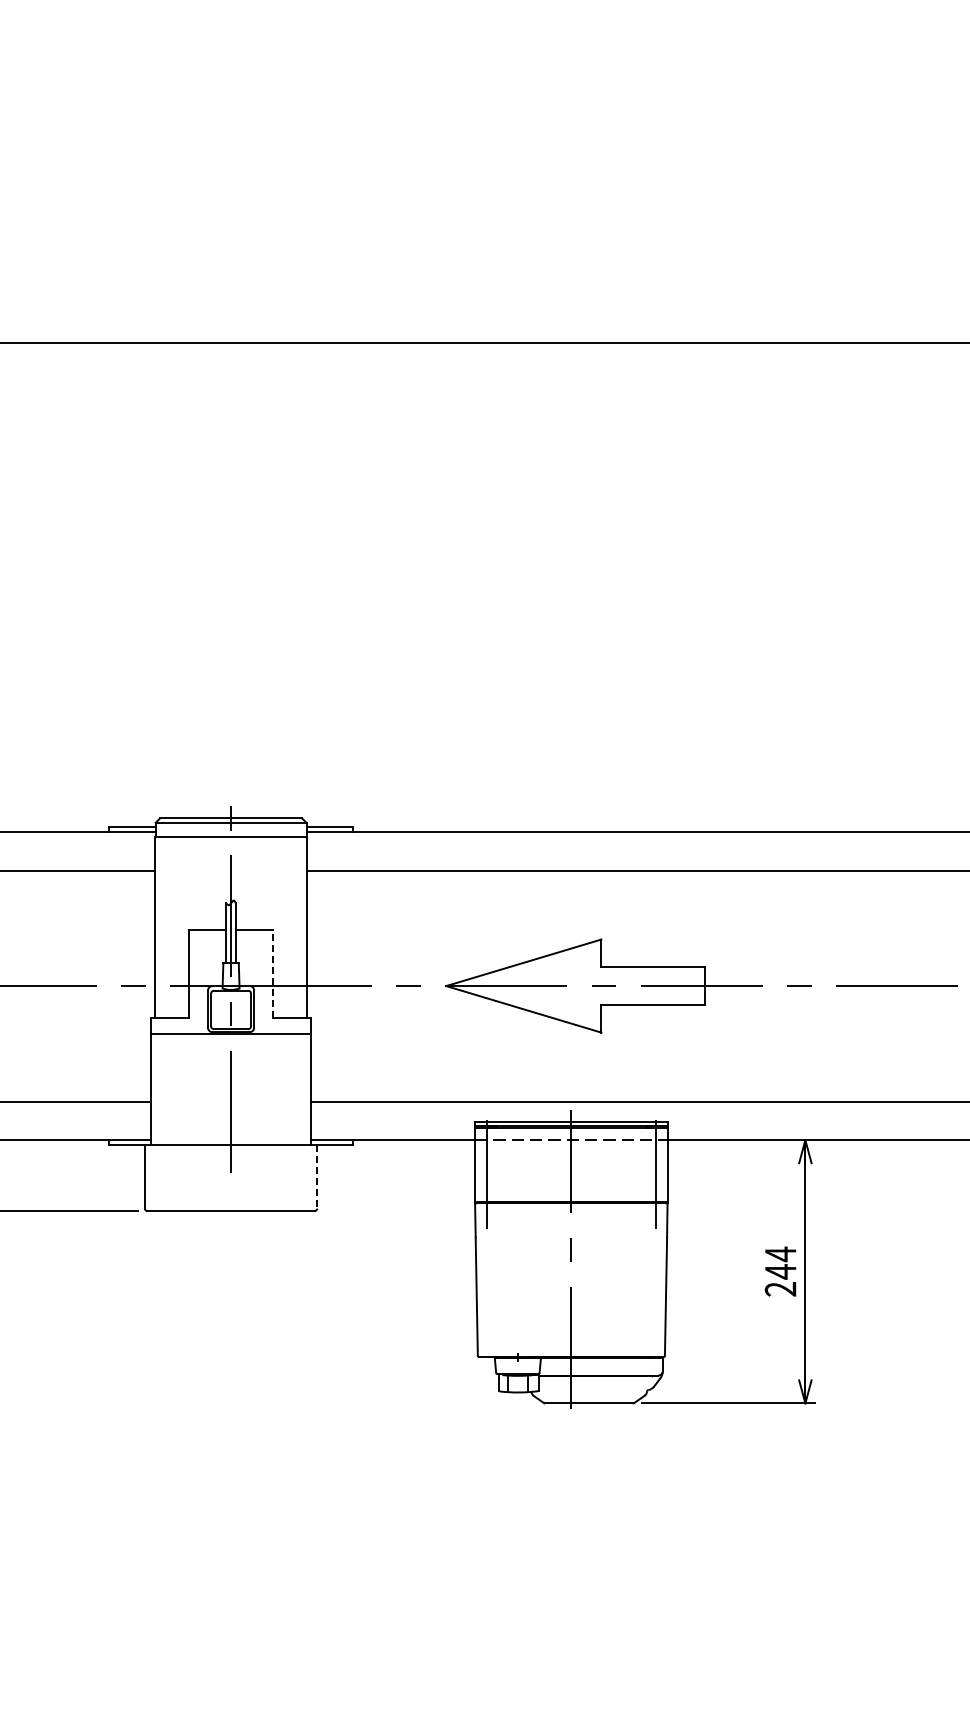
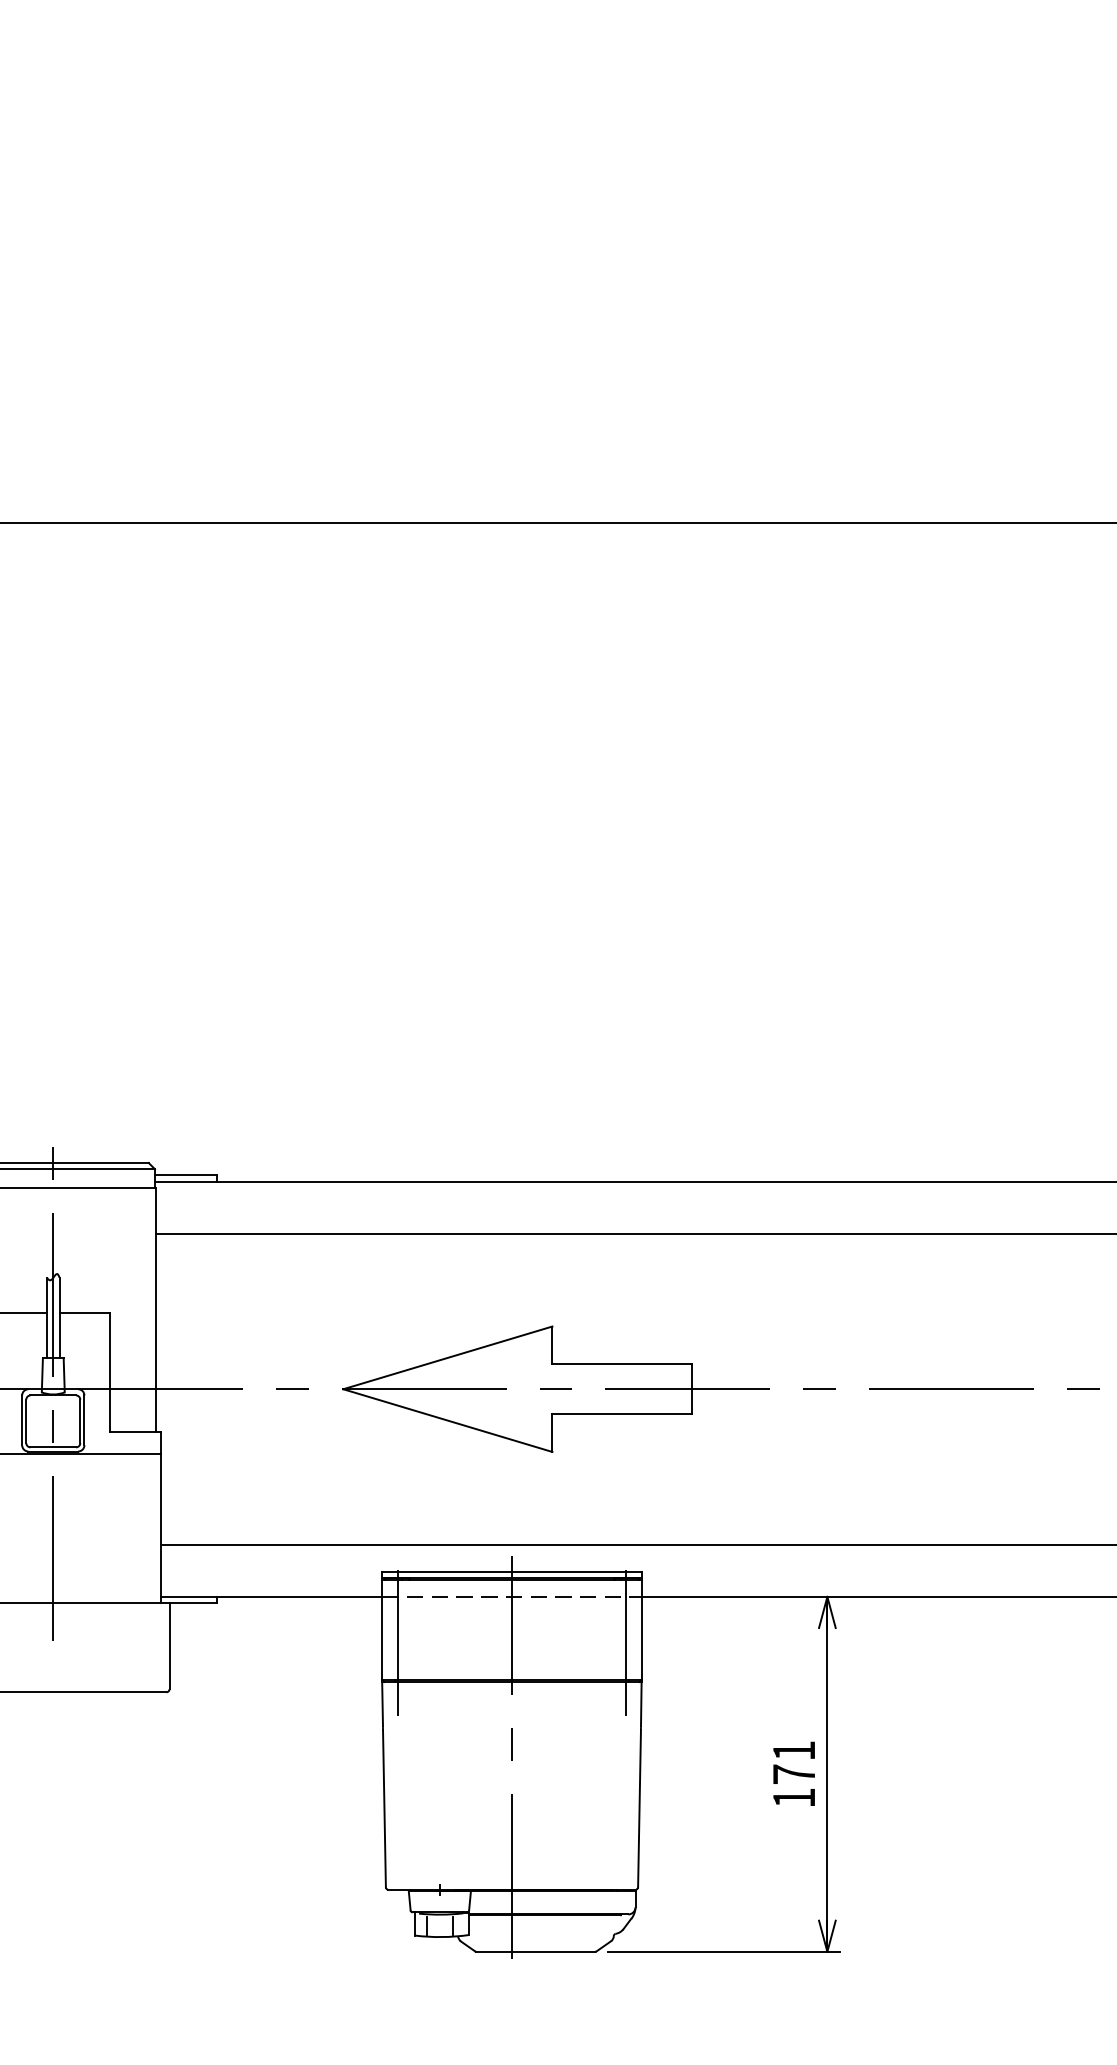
line: (273, 973) -> (110, 1372), dashed -> solid
line: (317, 1176) -> (169, 1645), dashed -> solid
text: (780, 1271) -> (793, 1773), 244 -> 171

